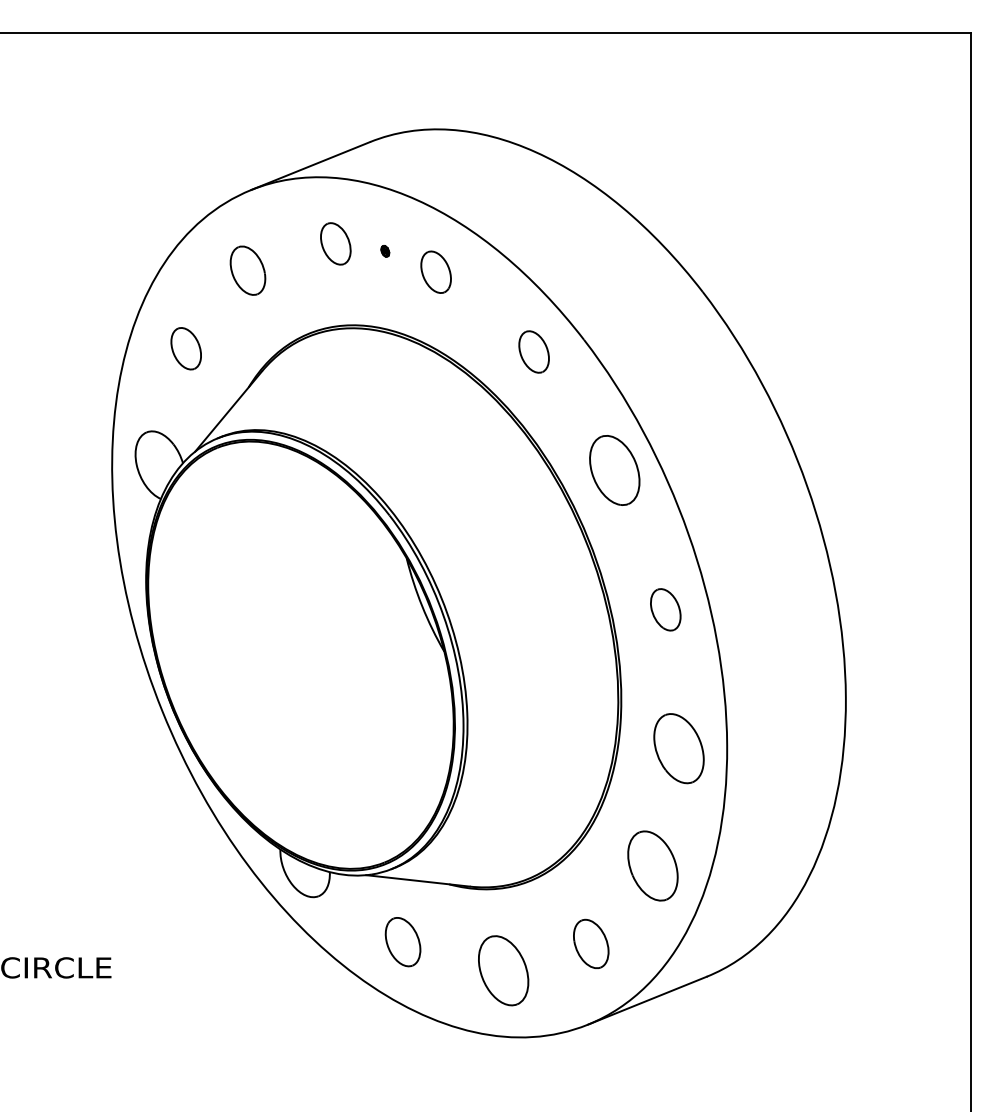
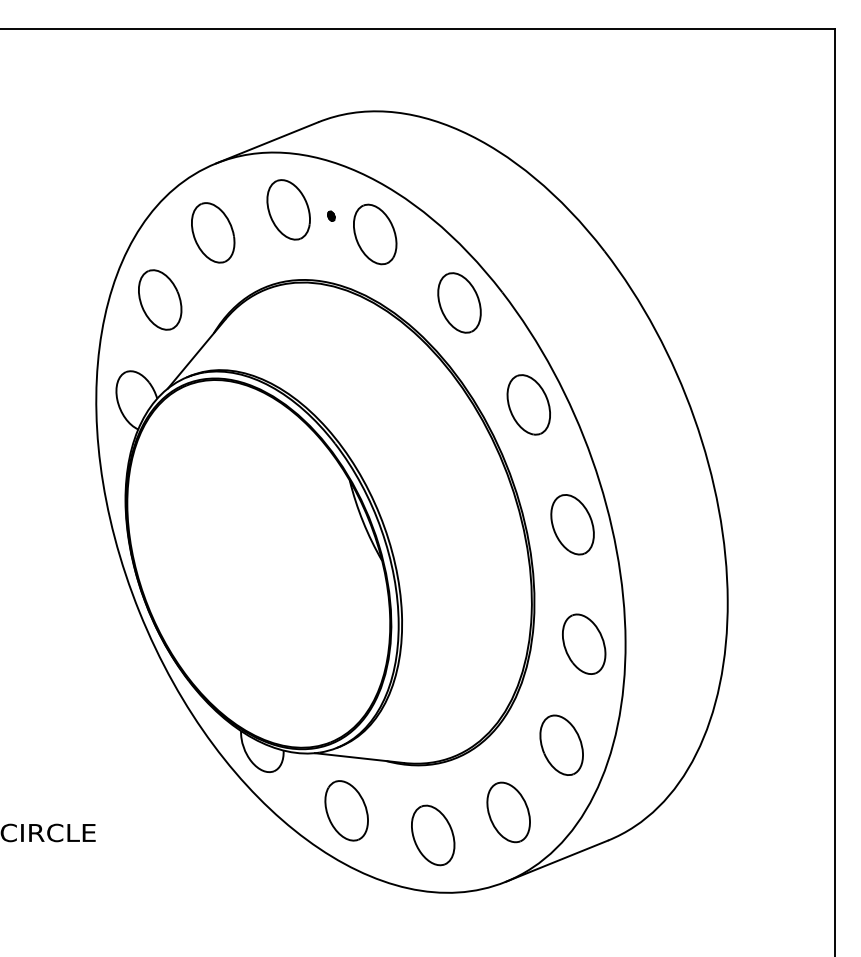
part: (335, 243) -> (288, 209), size x1.67
part: (247, 270) -> (212, 232), size x1.43
part: (435, 271) -> (374, 233), size x1.67
part: (185, 348) -> (159, 299), size x1.67
part: (533, 351) -> (458, 302), size x1.67
part: (665, 609) -> (572, 524), size x1.67
part: (402, 941) -> (346, 810), size x1.43
part: (590, 943) -> (507, 811), size x1.43

